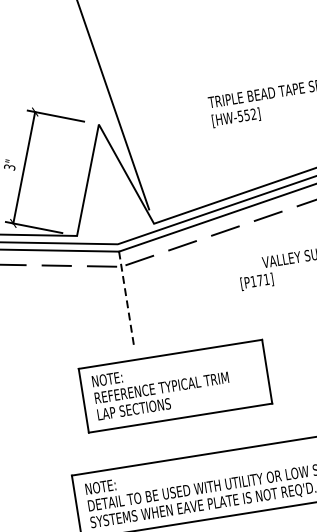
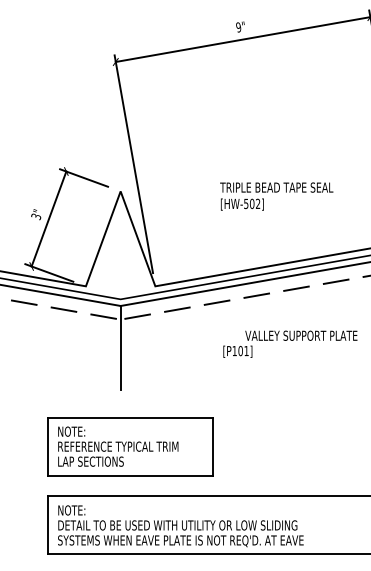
text: (247, 114) -> (252, 203), [HW-552] -> [HW-502]
text: (259, 279) -> (240, 350), [P171] -> [P101]
line: (126, 298) -> (120, 348), dashed -> solid
part: (175, 385) -> (130, 446), moved

